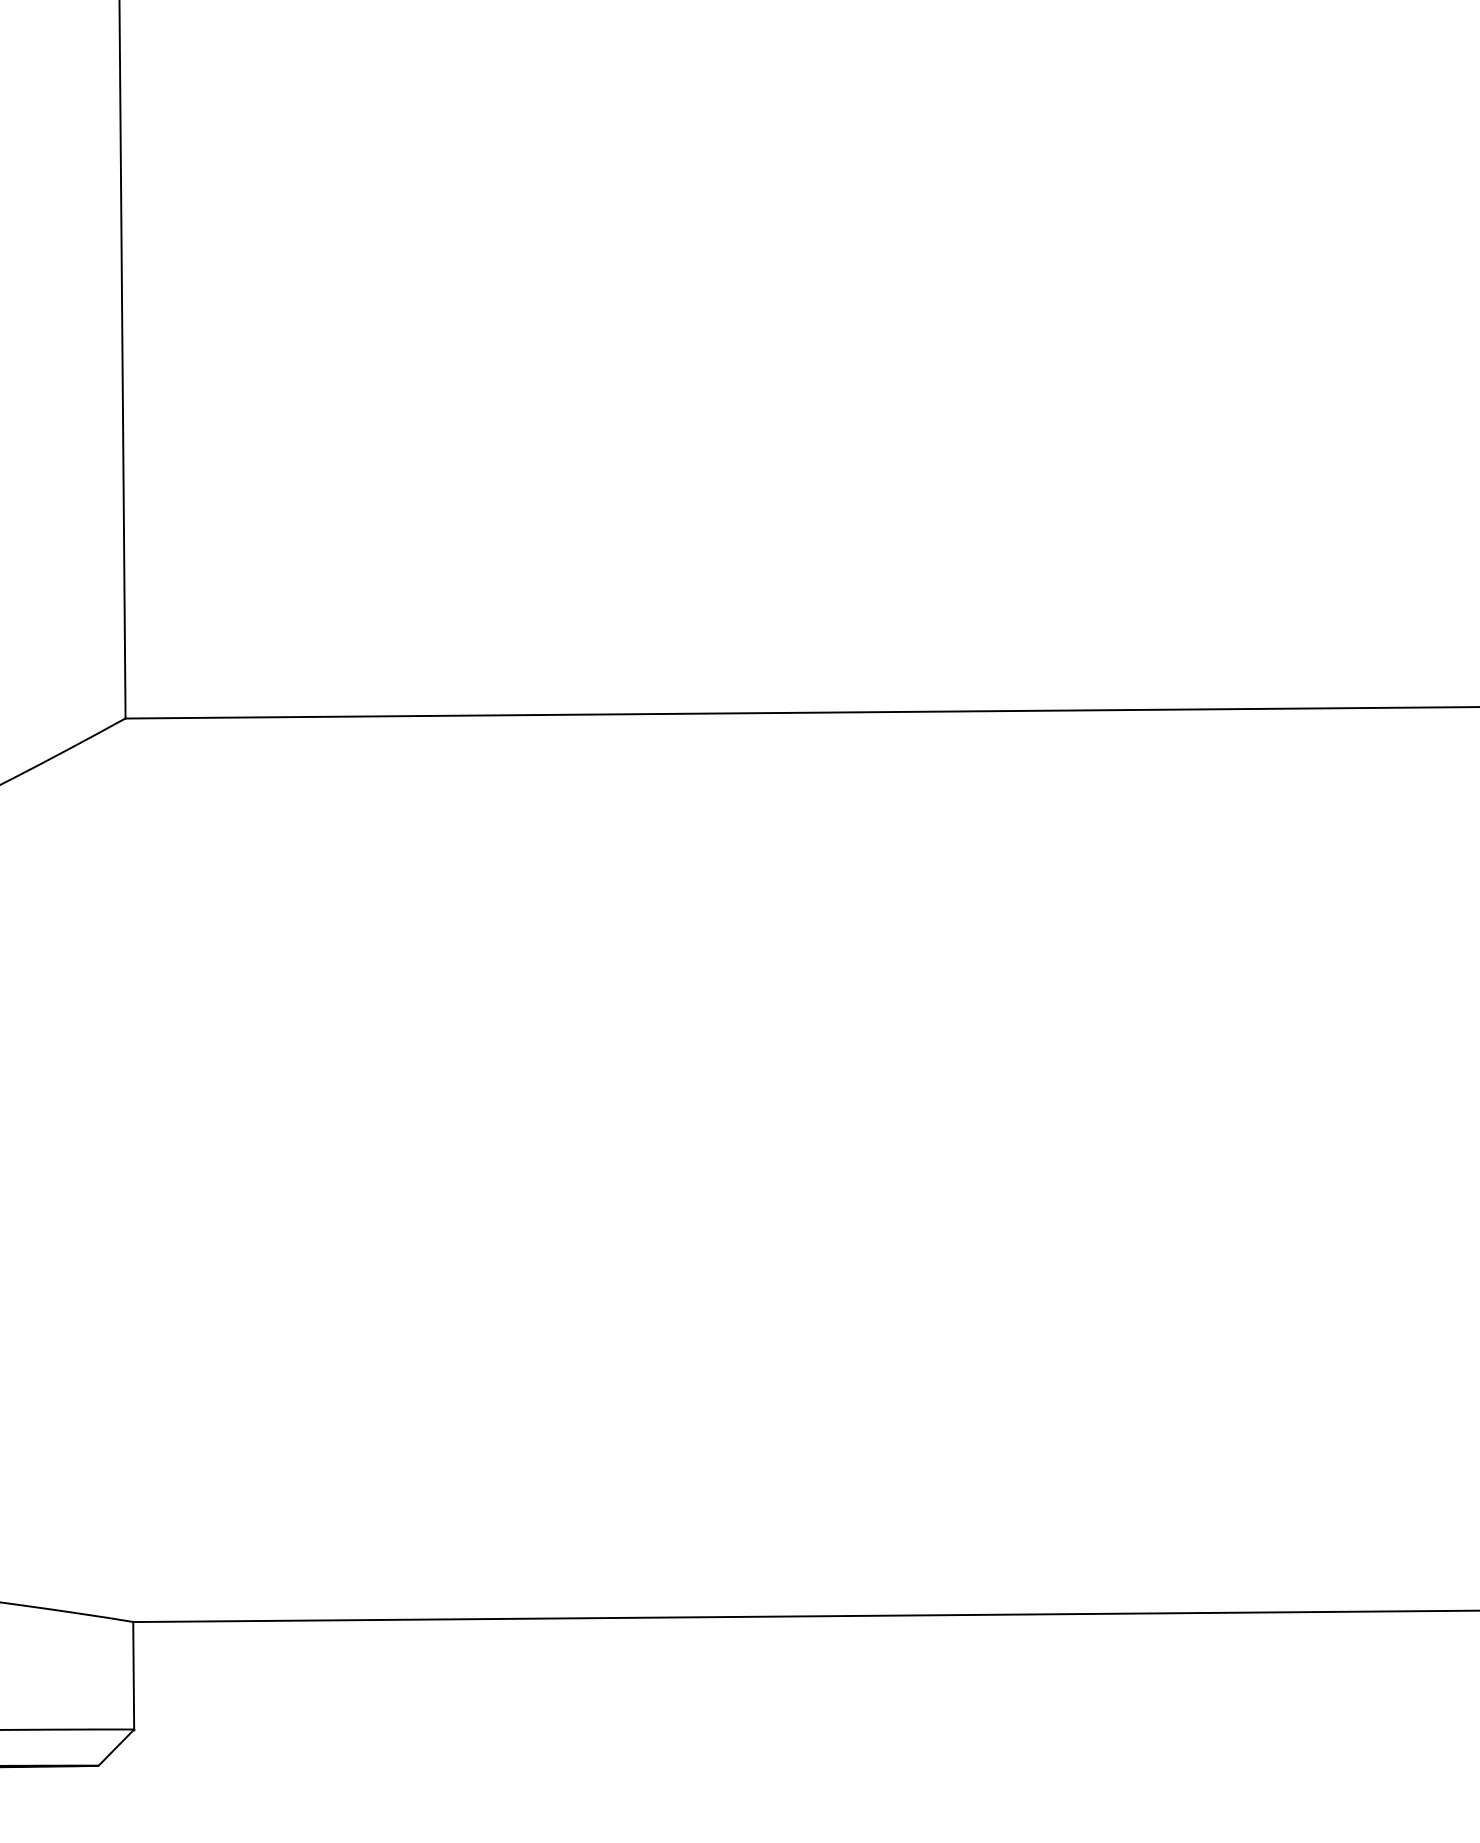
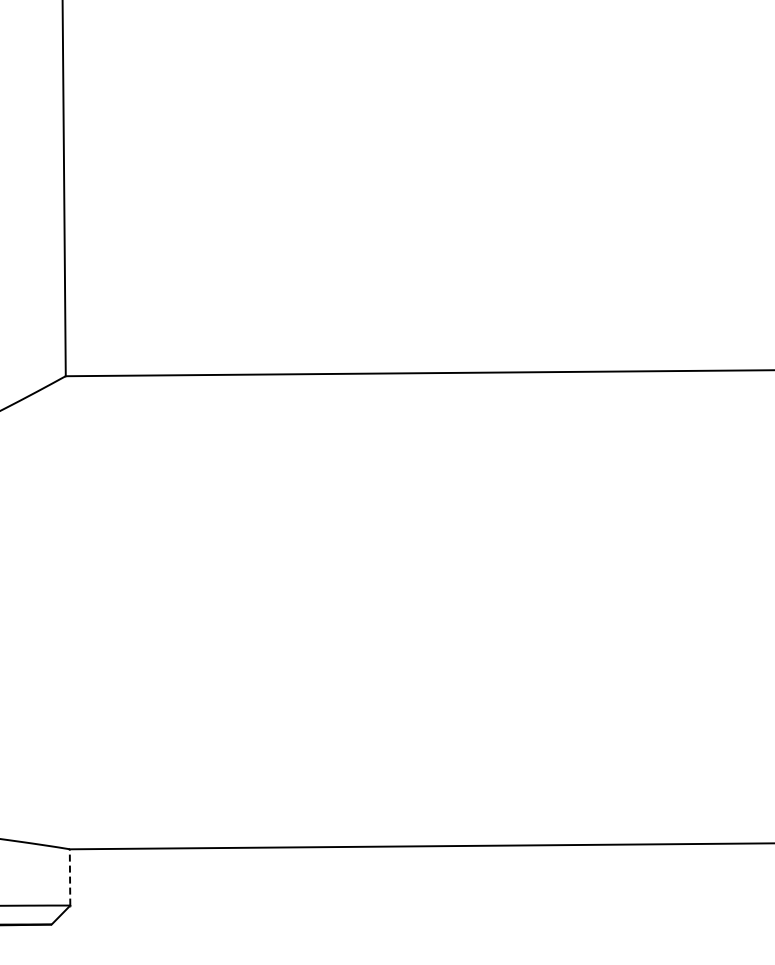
line: (134, 1674) -> (70, 876), solid -> dashed

